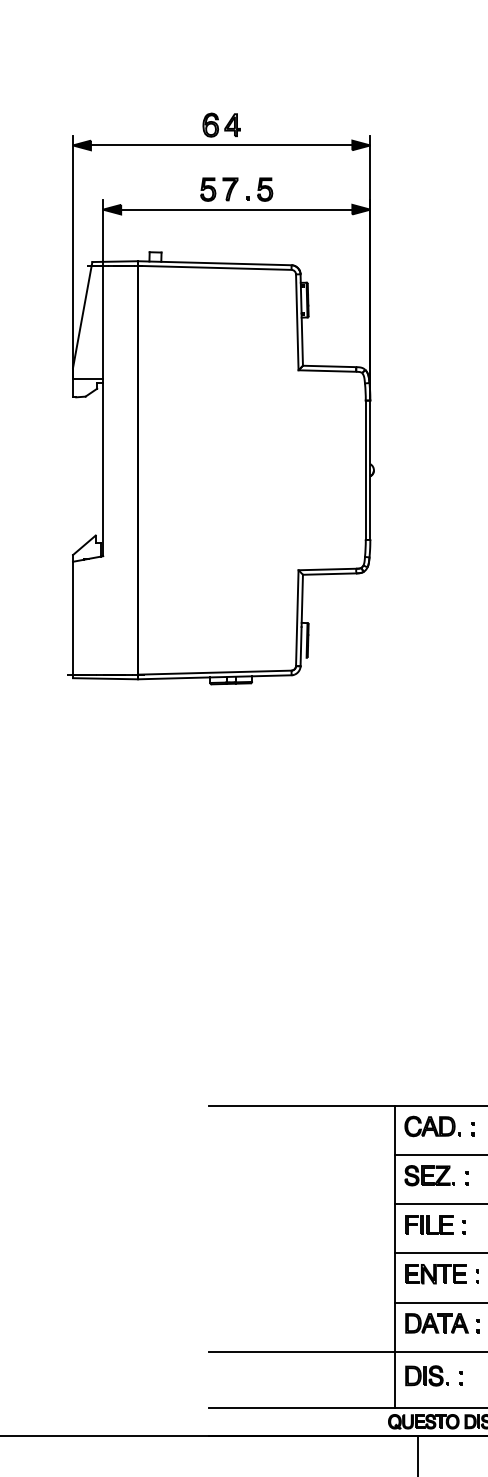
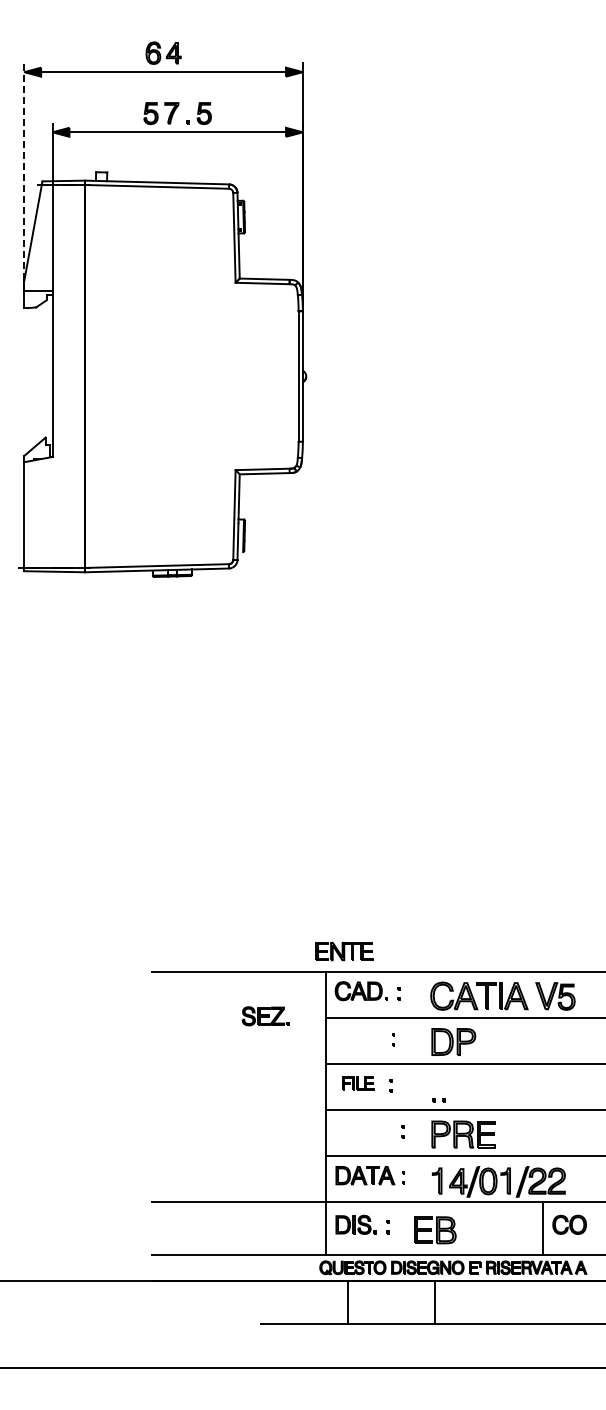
line: (73, 257) -> (24, 177), solid -> dashed
part: (429, 1175) -> (265, 1016), moved
part: (428, 1225) -> (357, 1083), size x0.7
part: (436, 1274) -> (344, 951), moved

